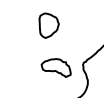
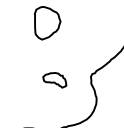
part: (55, 67) -> (54, 79), size x0.6

